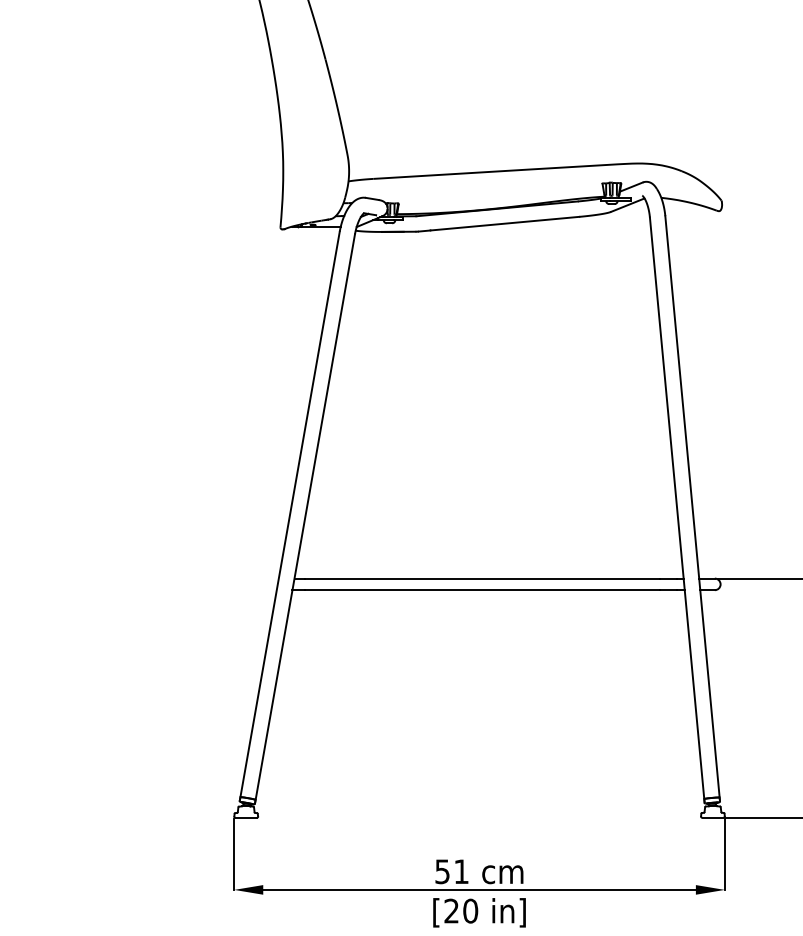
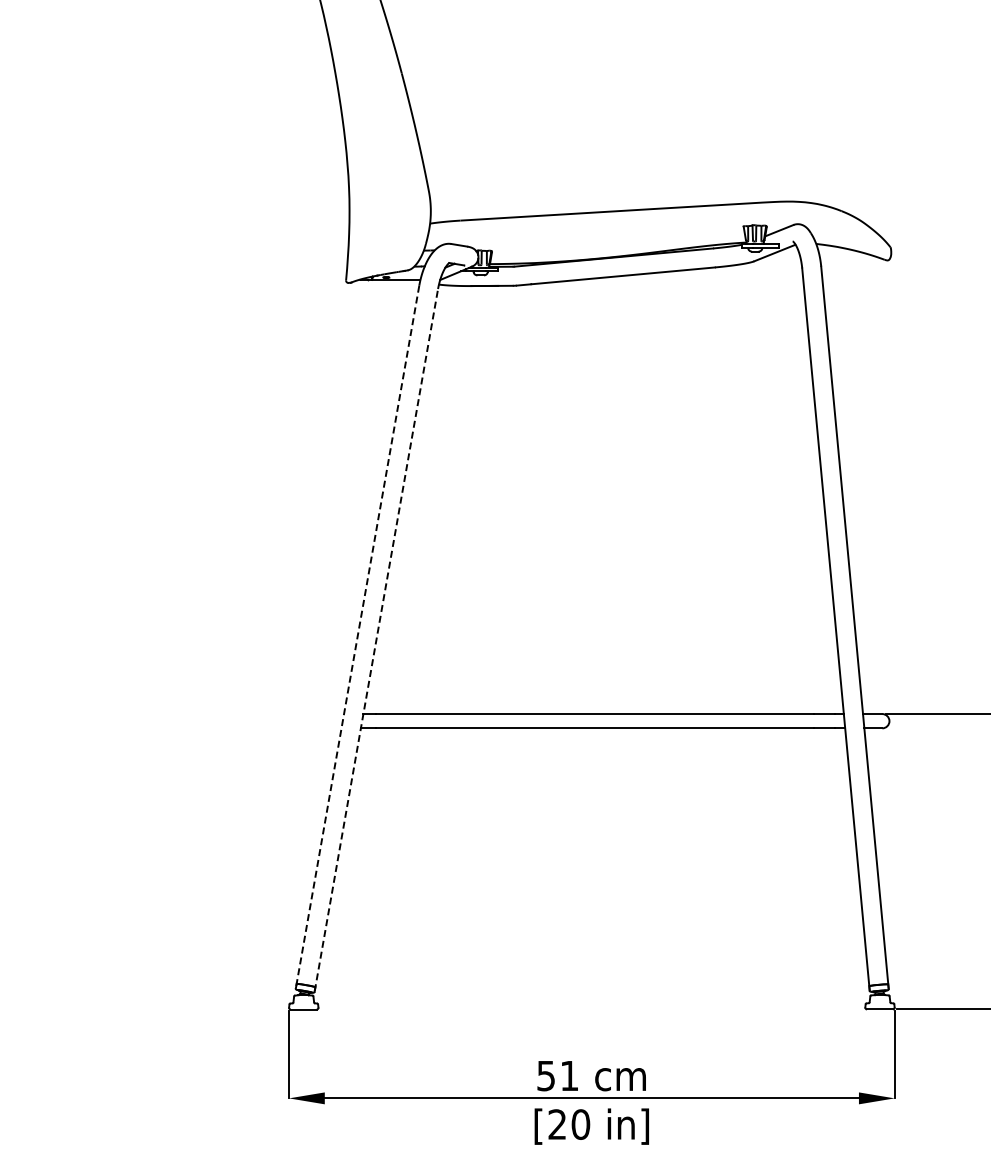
line: (289, 516) -> (357, 637), solid -> dashed
line: (305, 518) -> (376, 639), solid -> dashed

